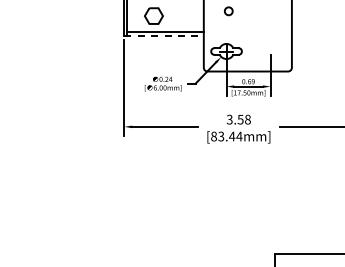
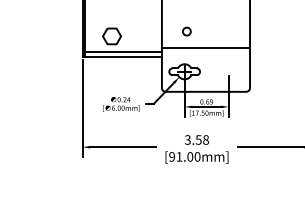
line: (247, 27) -> (205, 47), added
line: (164, 36) -> (122, 56), dashed -> solid
text: (226, 136) -> (184, 156), [83.44mm] -> [91.00mm]

